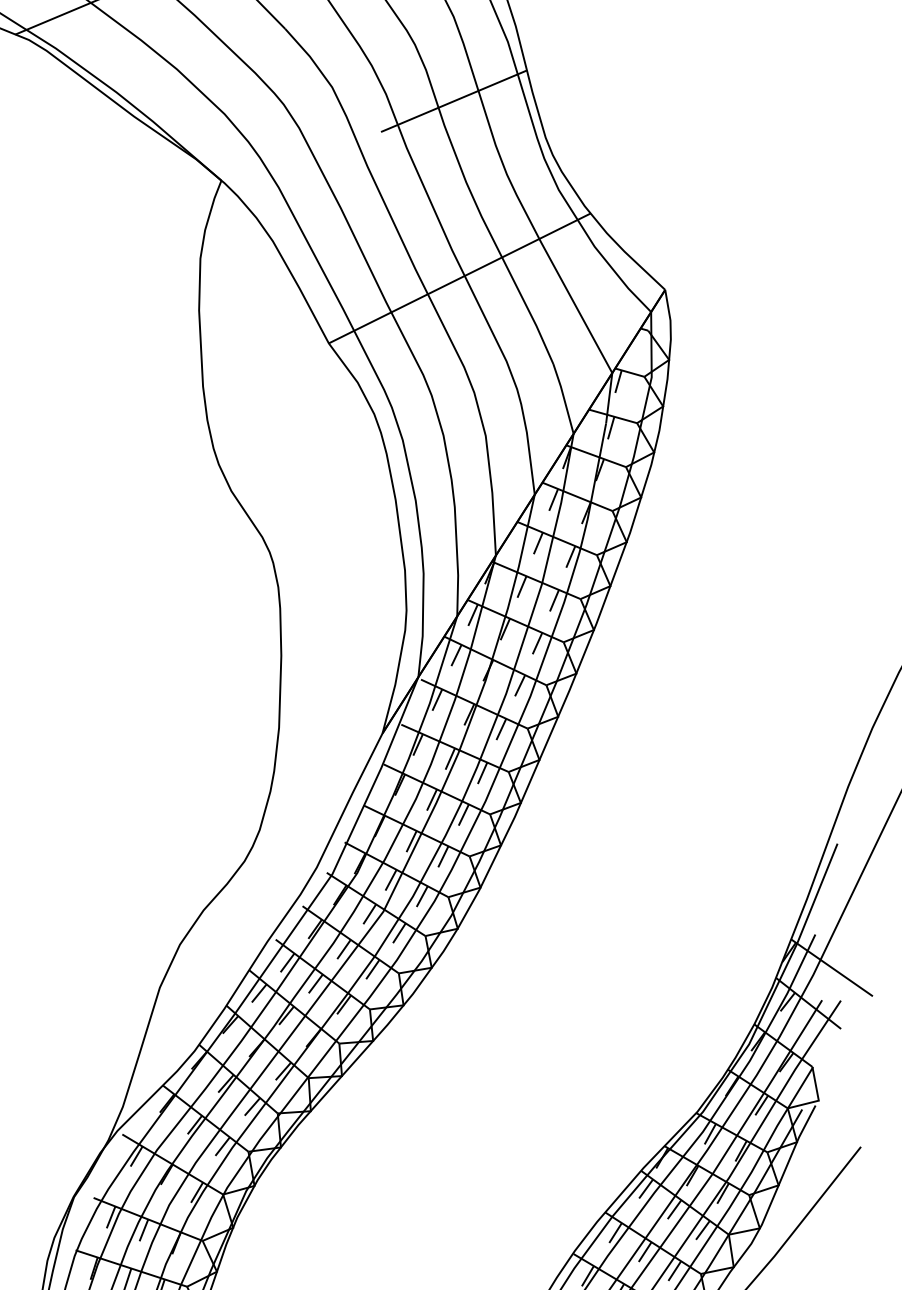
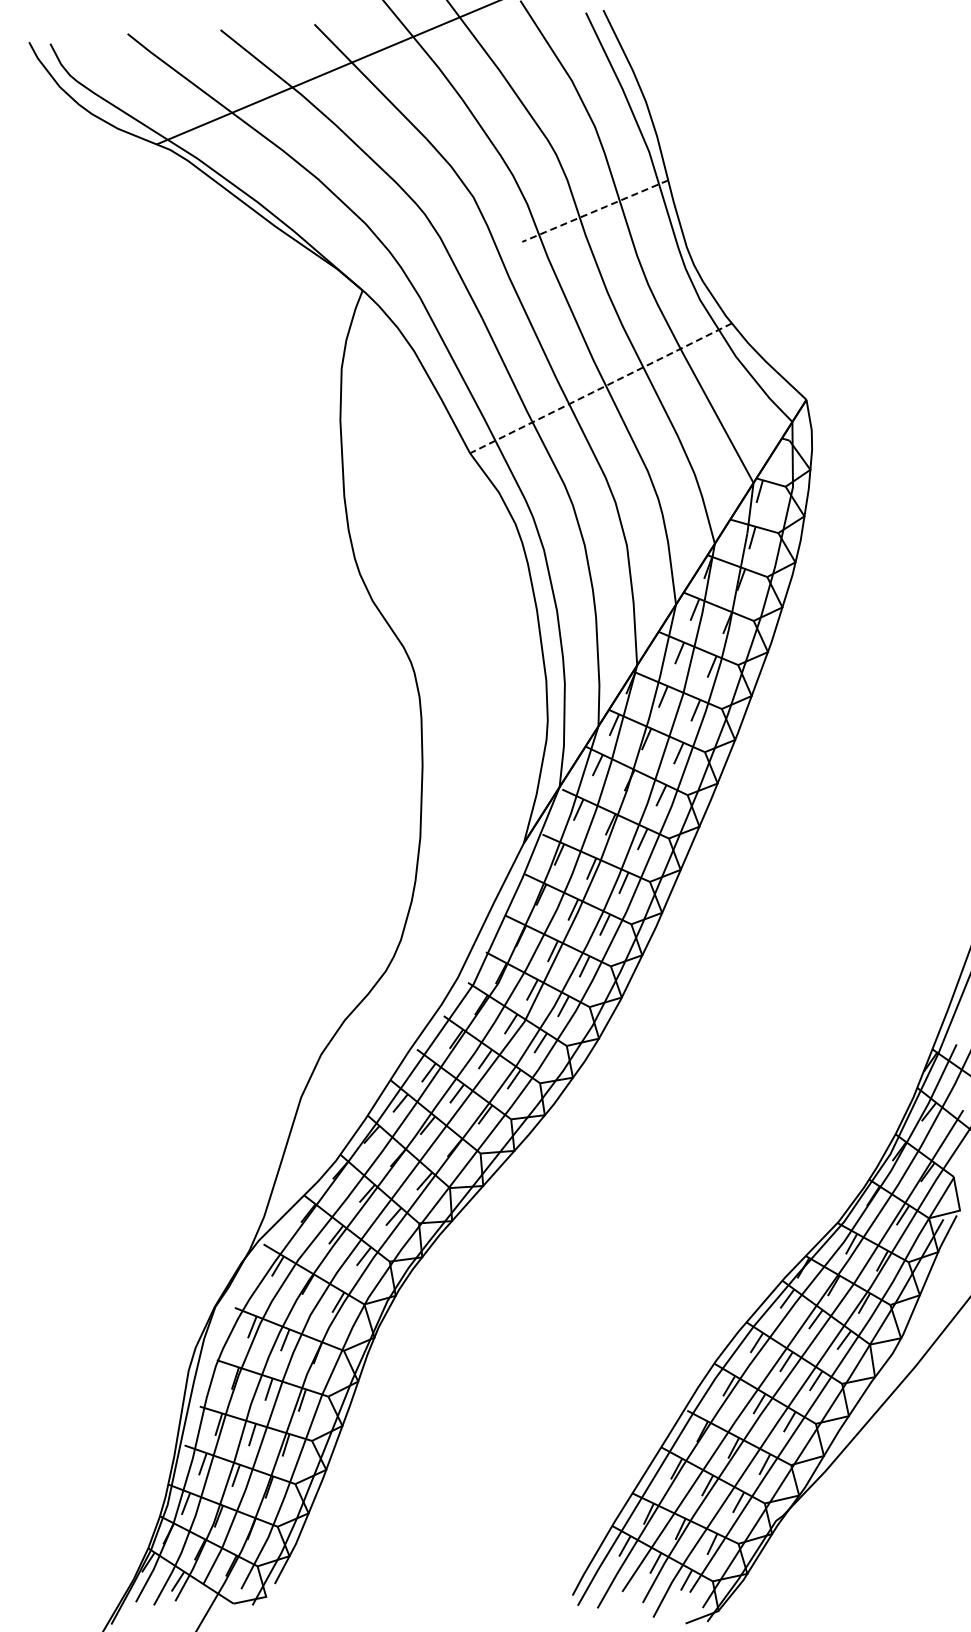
line: (453, 101) -> (594, 211), solid -> dashed
line: (459, 278) -> (600, 388), solid -> dashed

